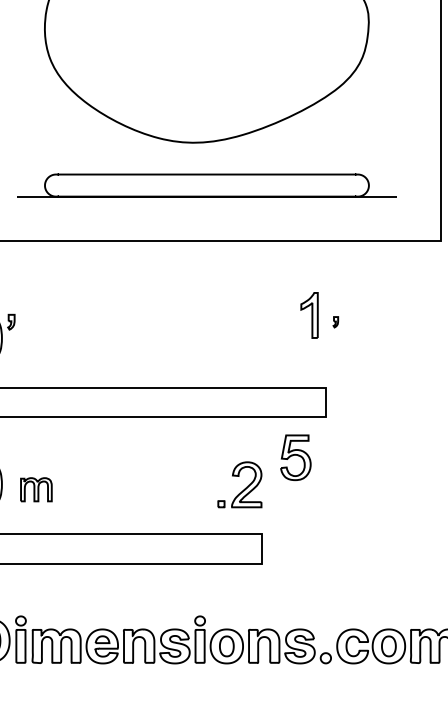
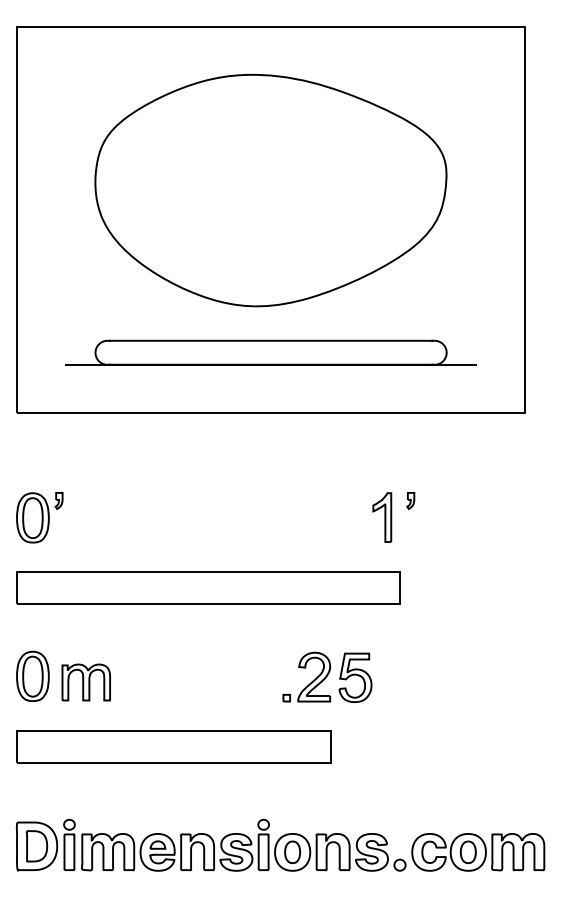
part: (309, 315) -> (382, 517), moved
part: (335, 321) -> (410, 500), size x1.43
part: (295, 457) -> (355, 677), moved
part: (35, 489) -> (85, 682), size x1.43

